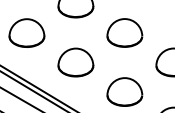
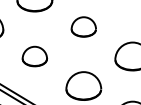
part: (124, 32) -> (83, 26), size x0.7
part: (75, 62) -> (34, 56), size x0.7

